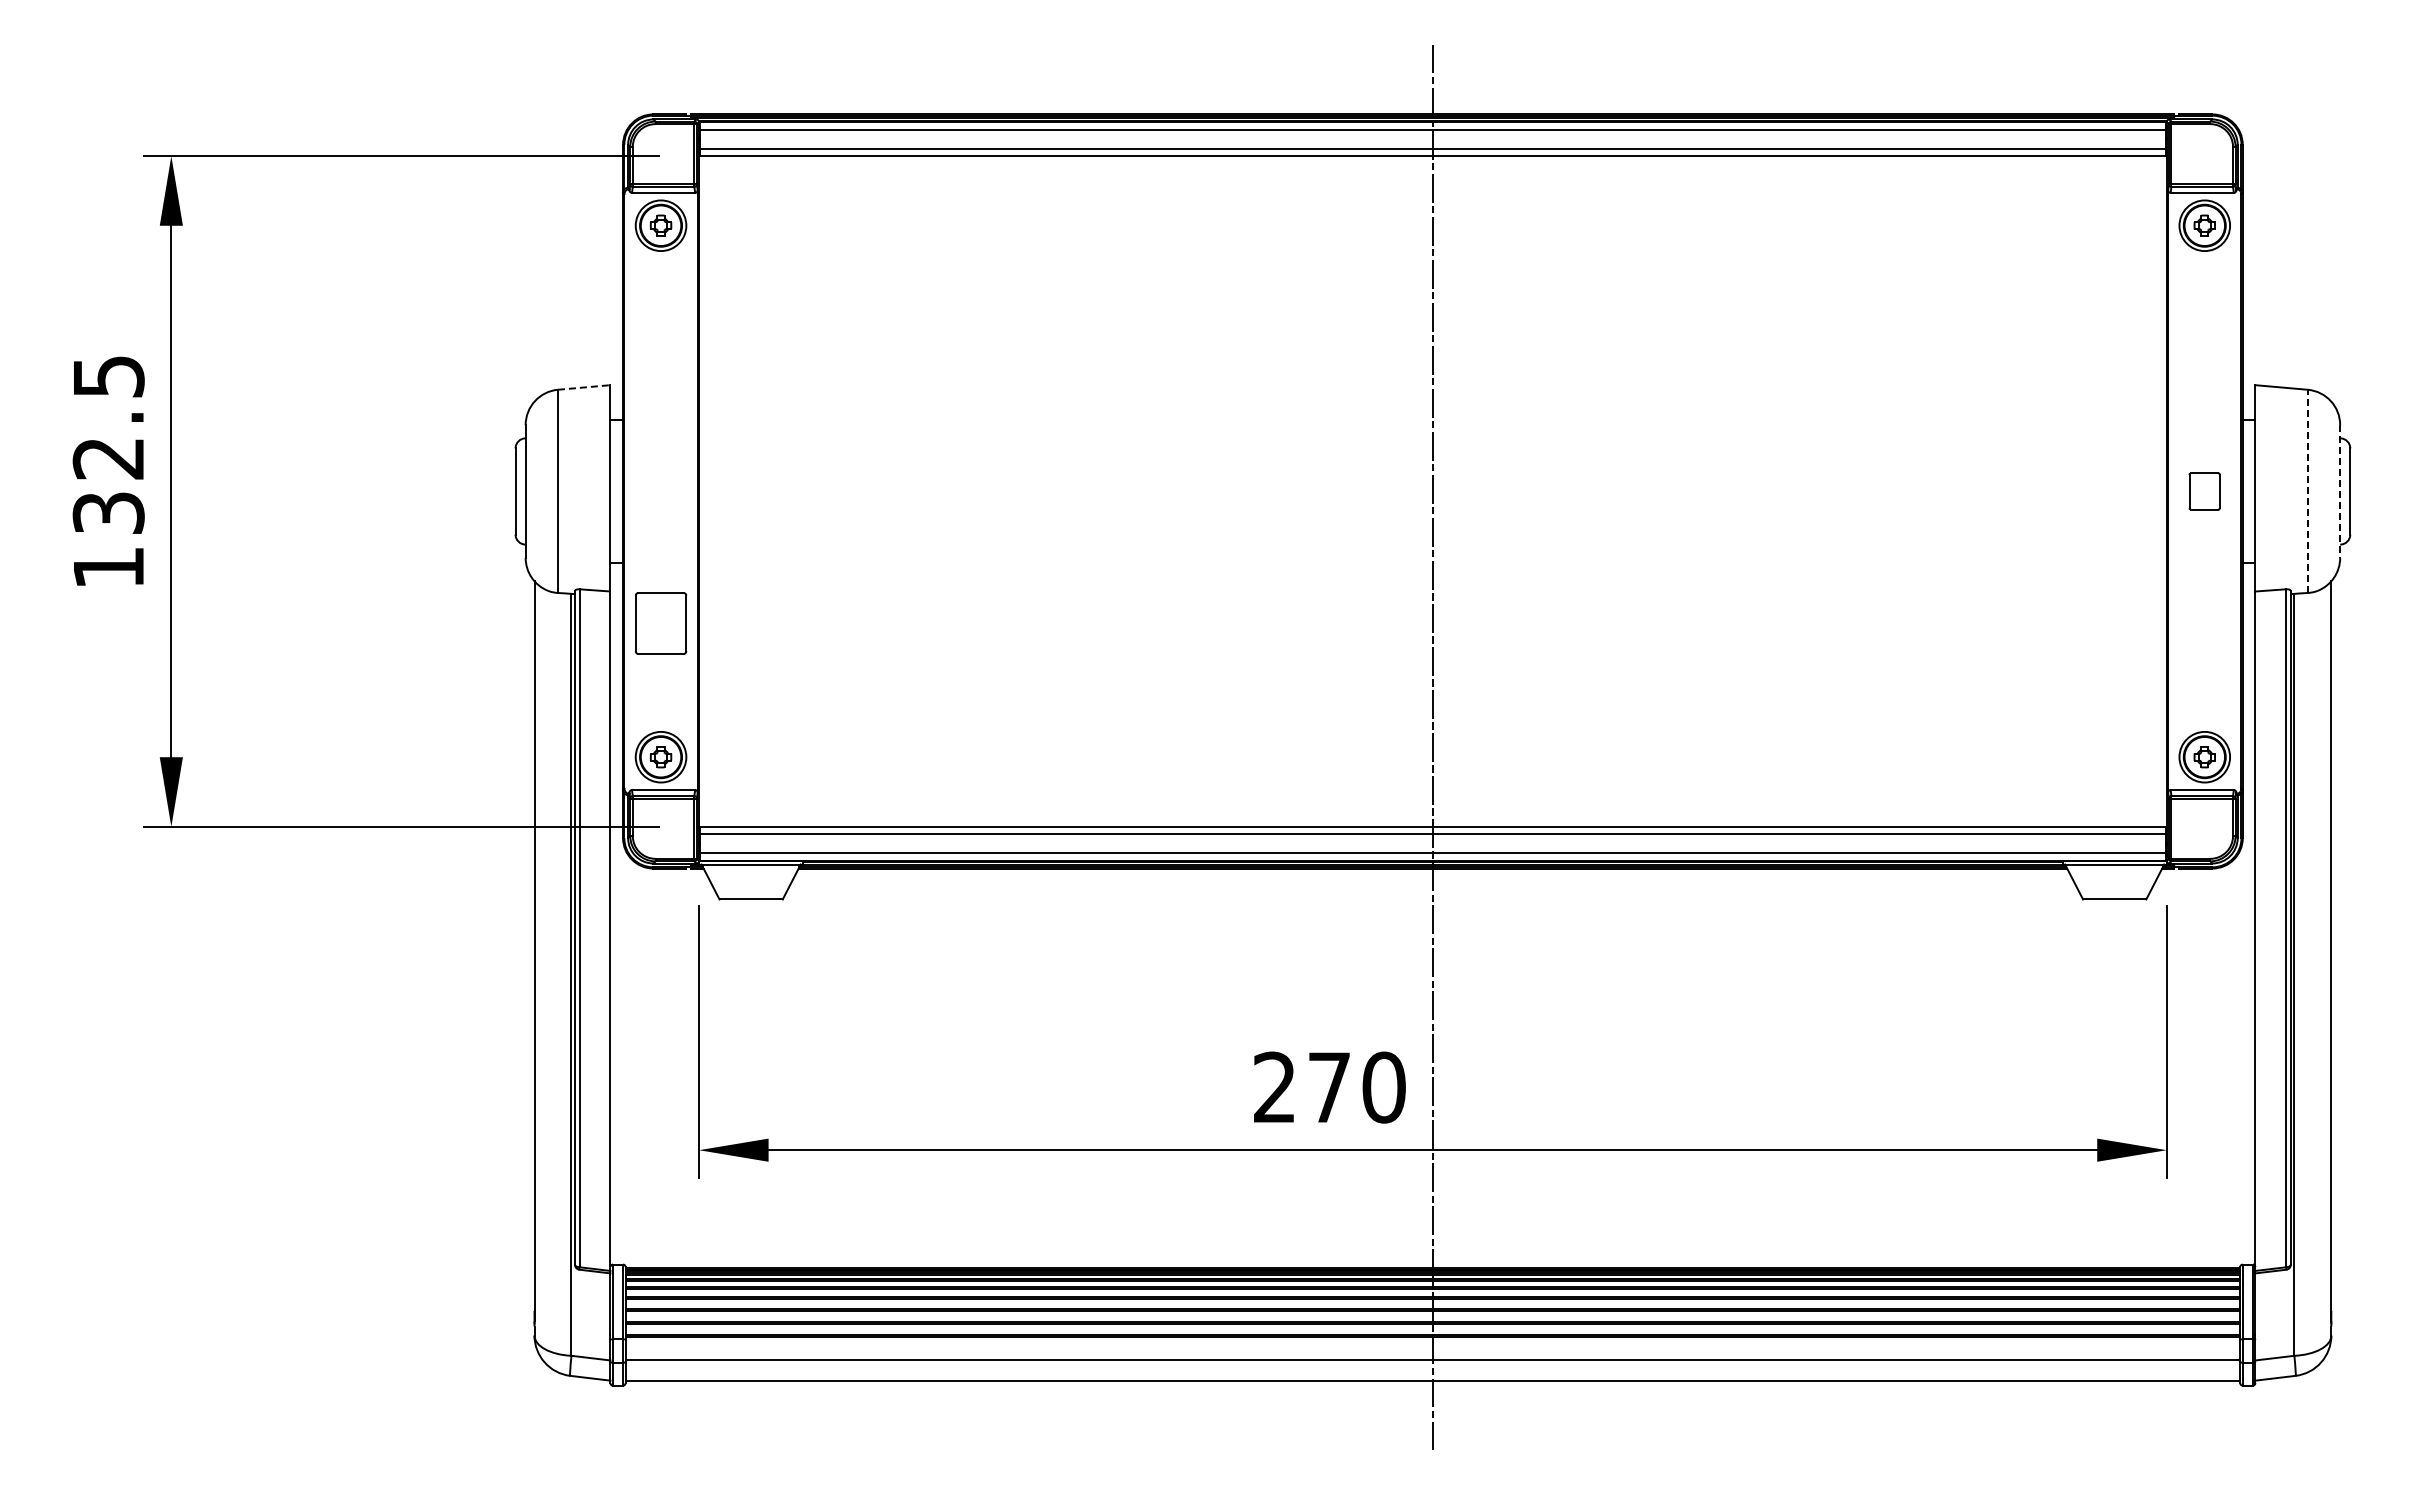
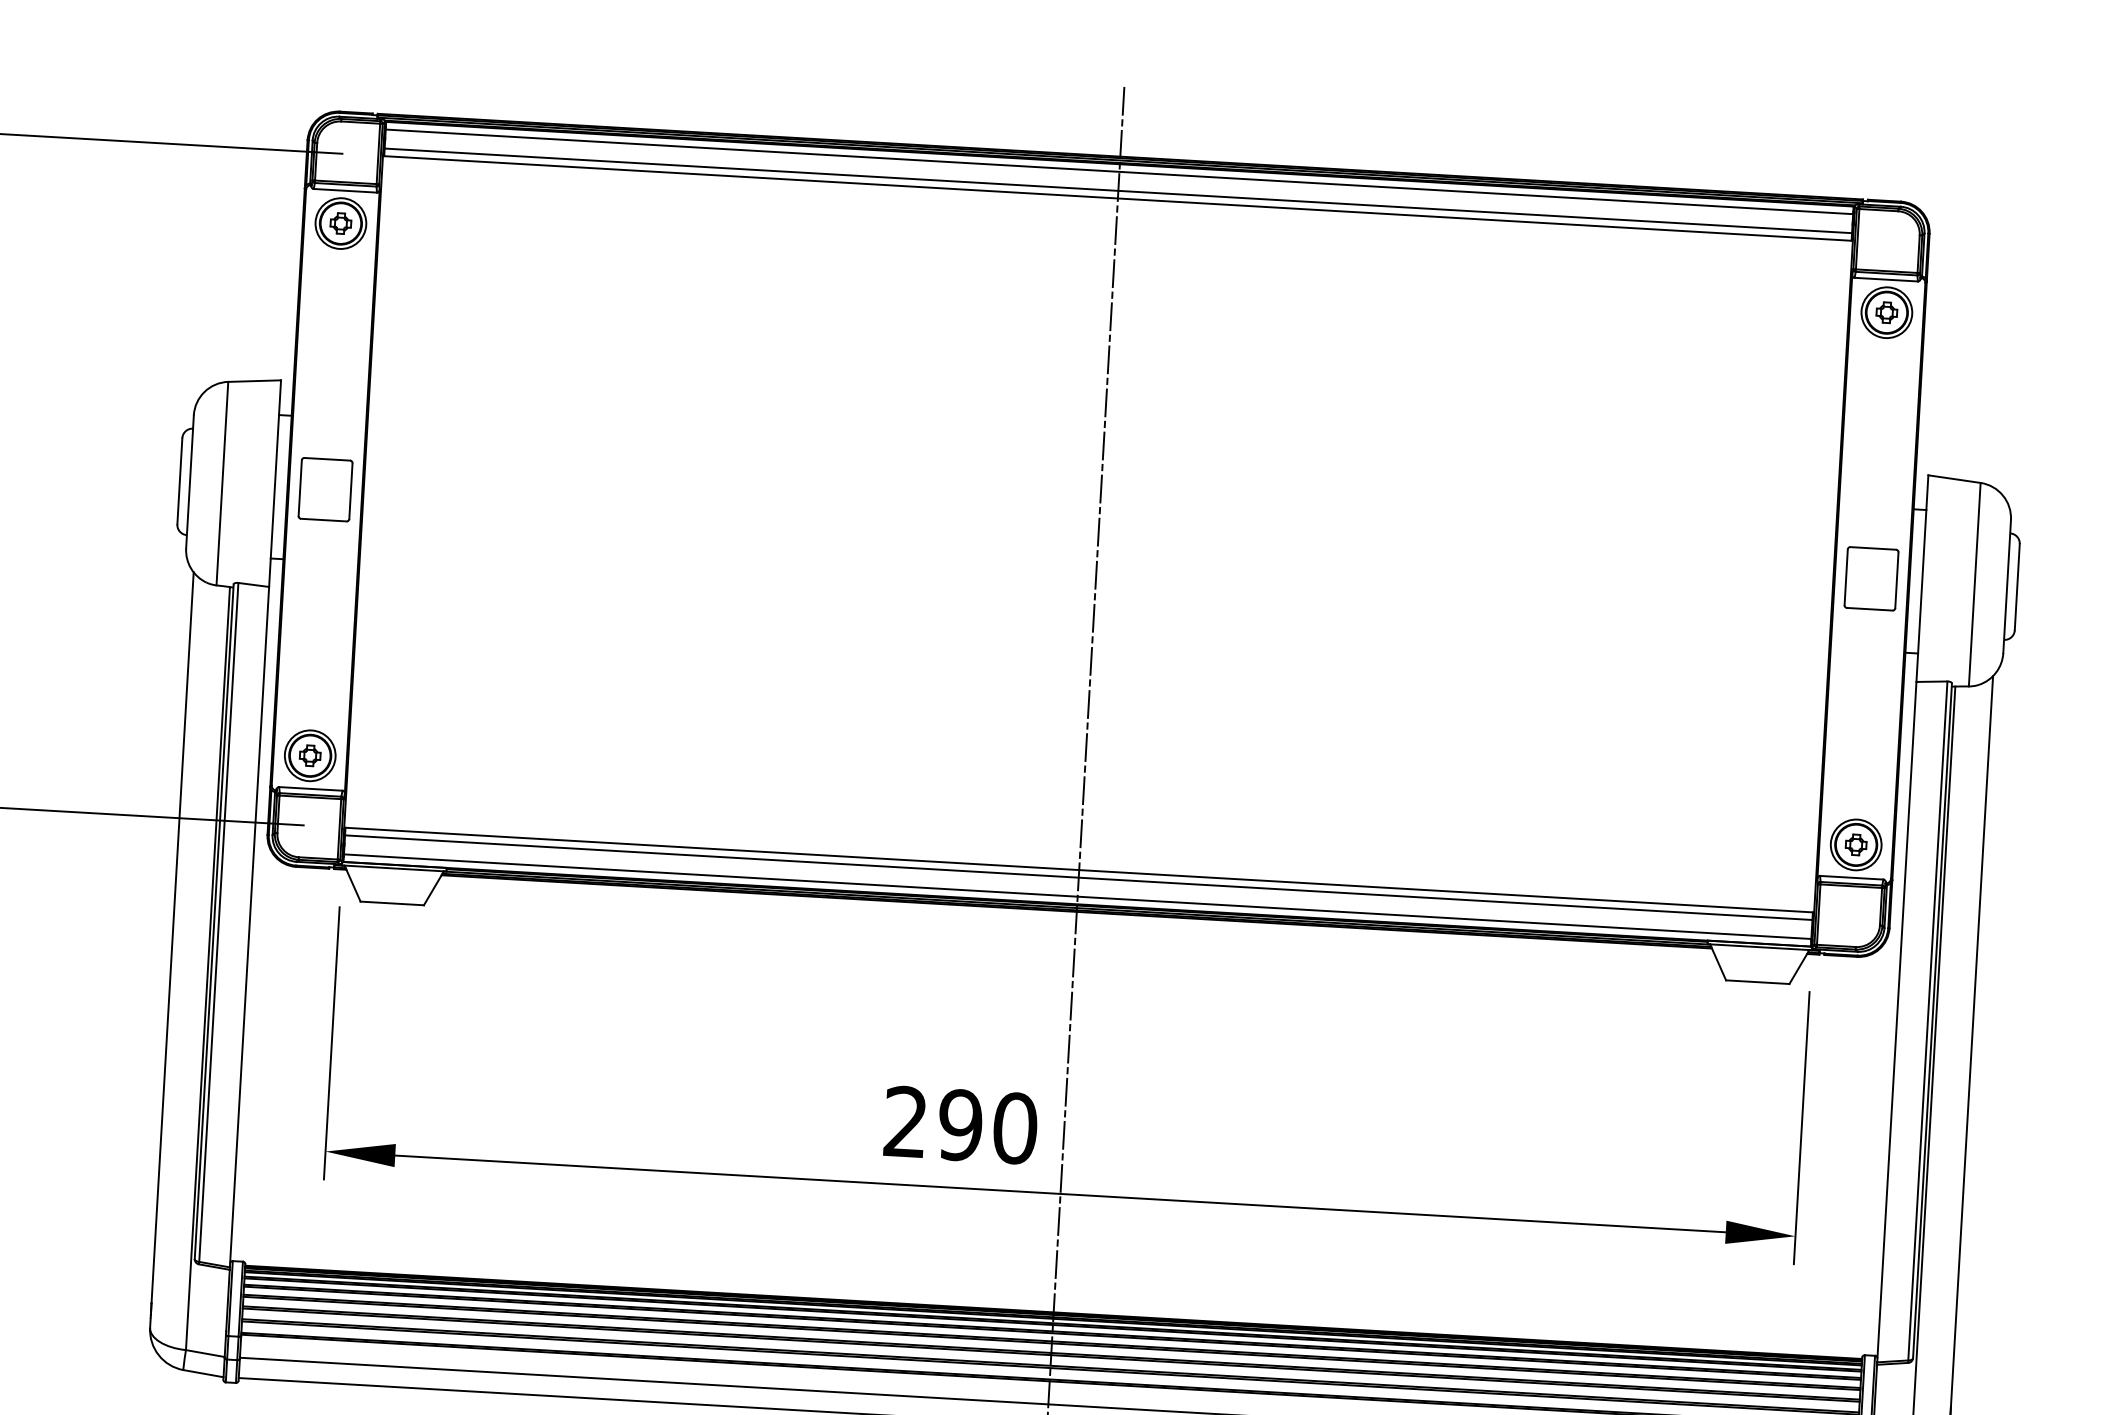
line: (584, 387) -> (254, 381), dashed -> solid
part: (2204, 491) -> (1871, 578), size x1.67
line: (2307, 491) -> (1974, 584), dashed -> solid
line: (2340, 491) -> (2007, 586), dashed -> solid
part: (661, 623) -> (326, 489), moved
text: (1328, 1087) -> (959, 1125), 270 -> 290

